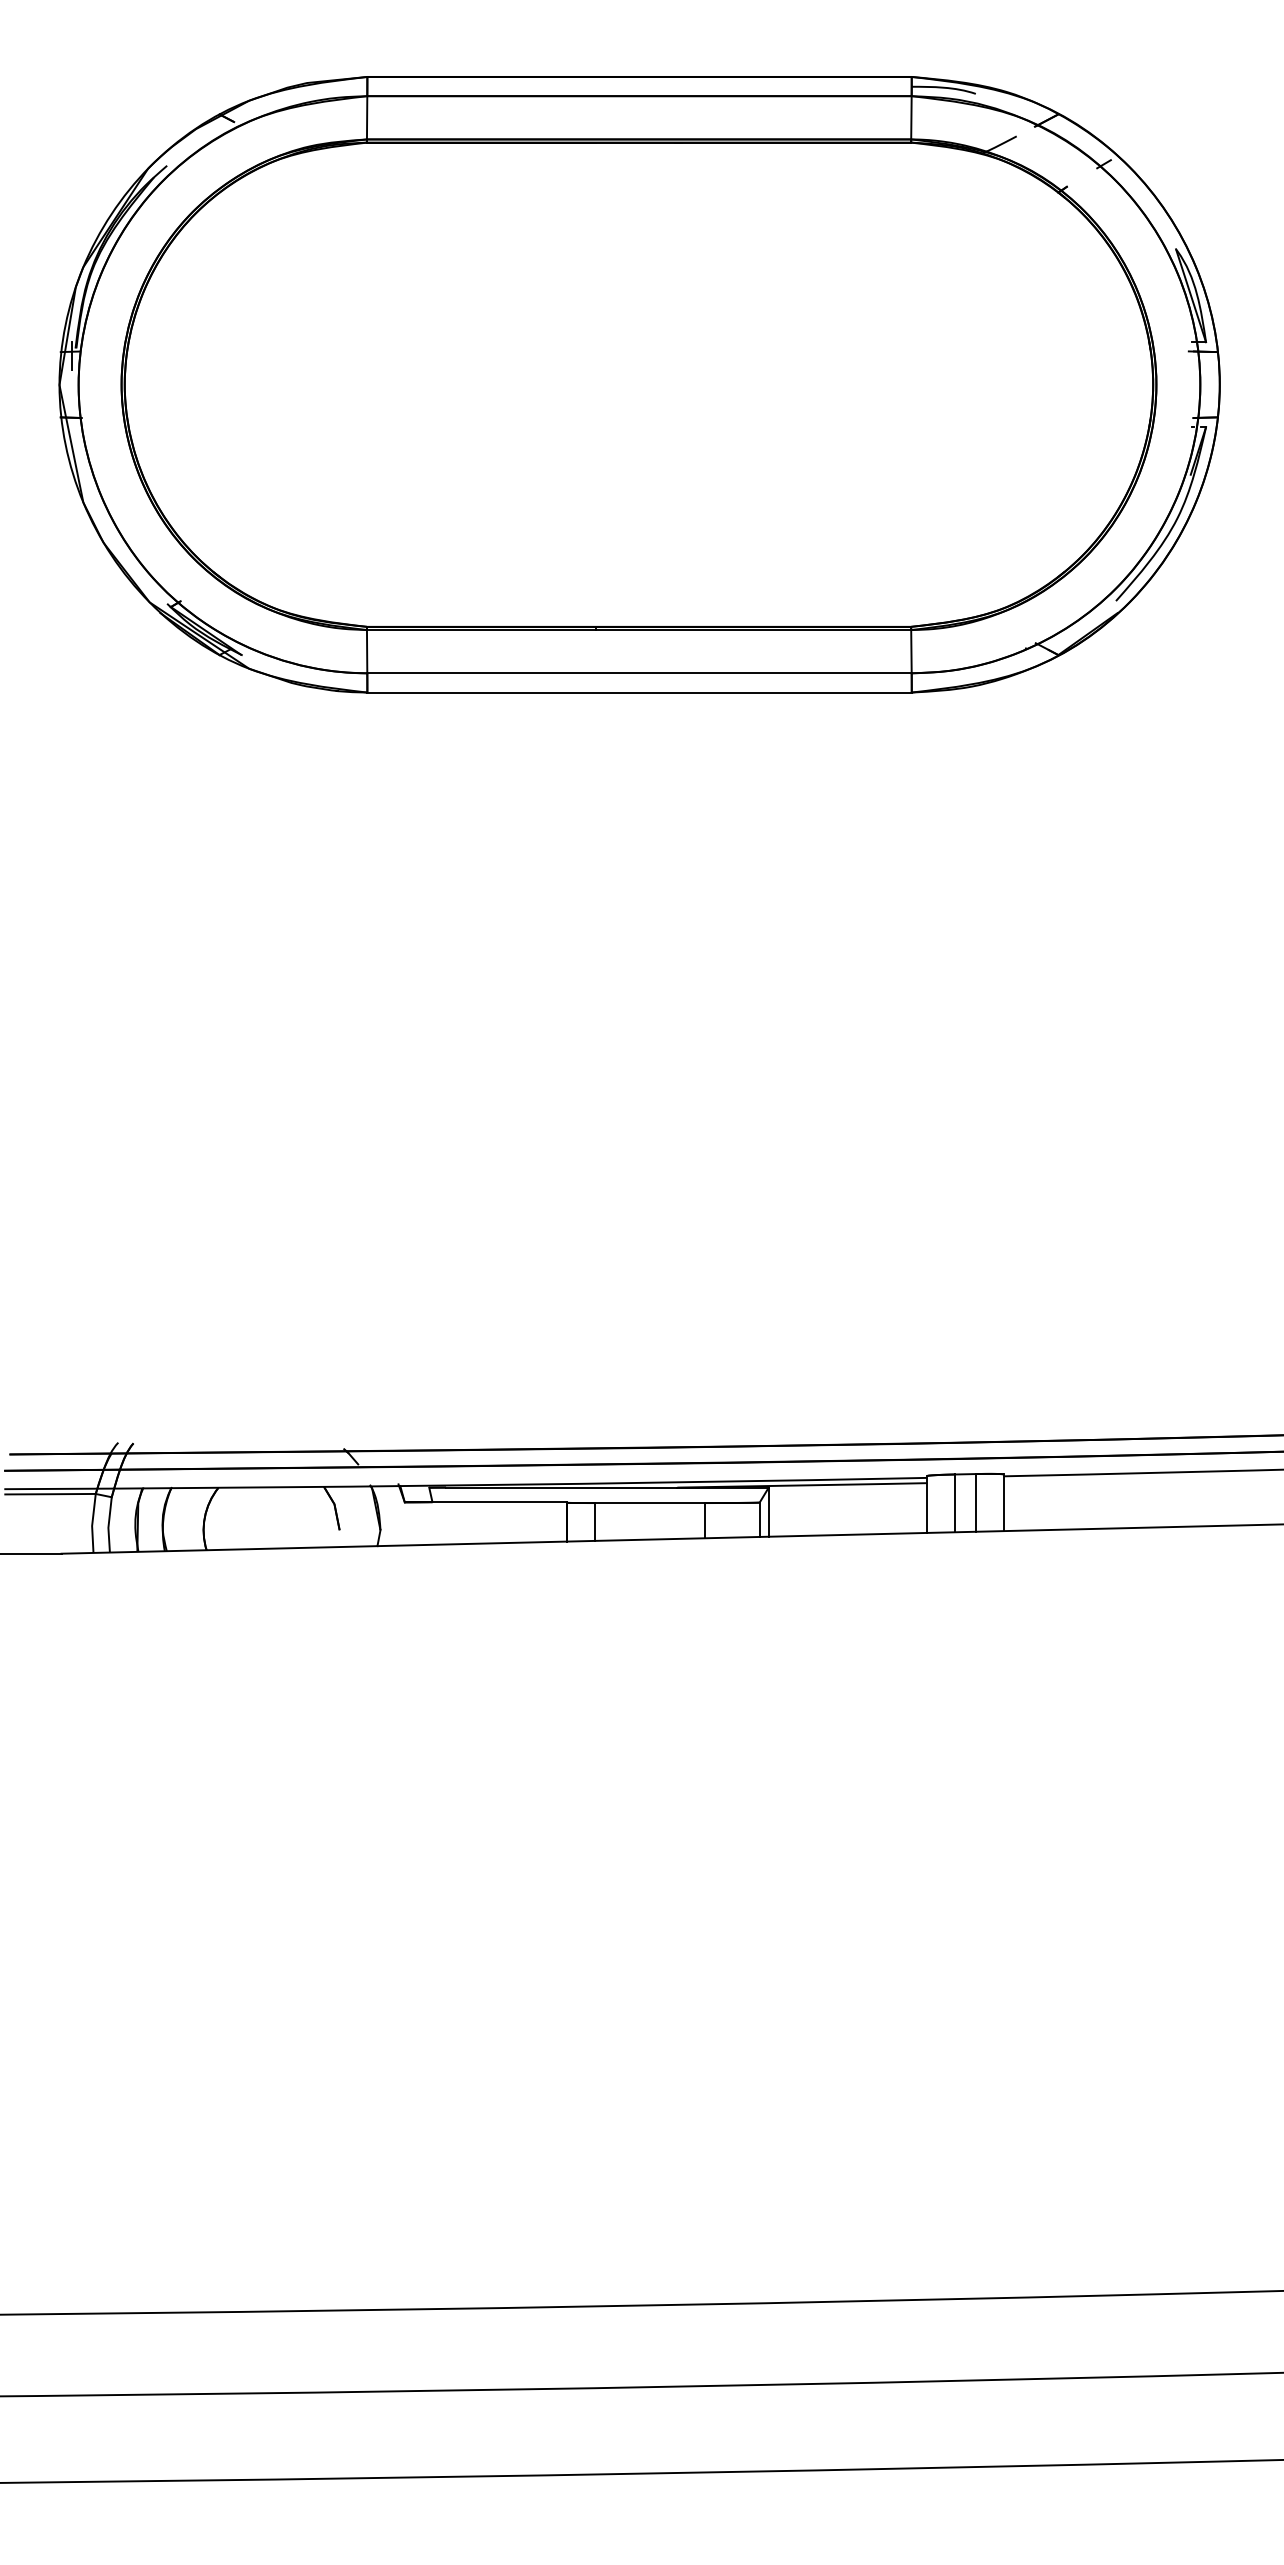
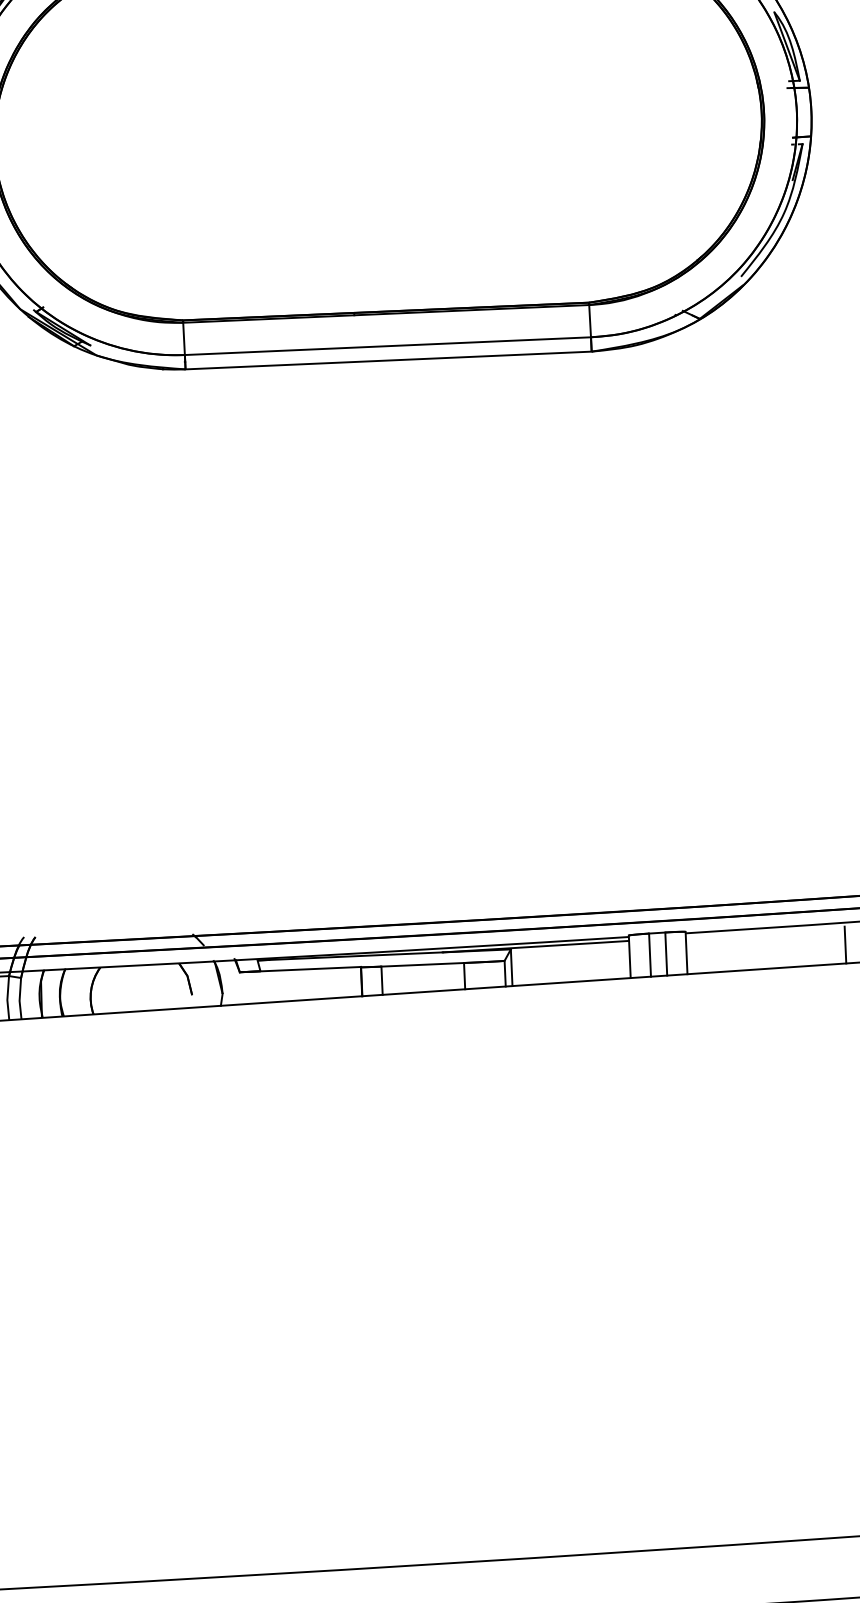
line: (1216, 1501) -> (845, 945), added

